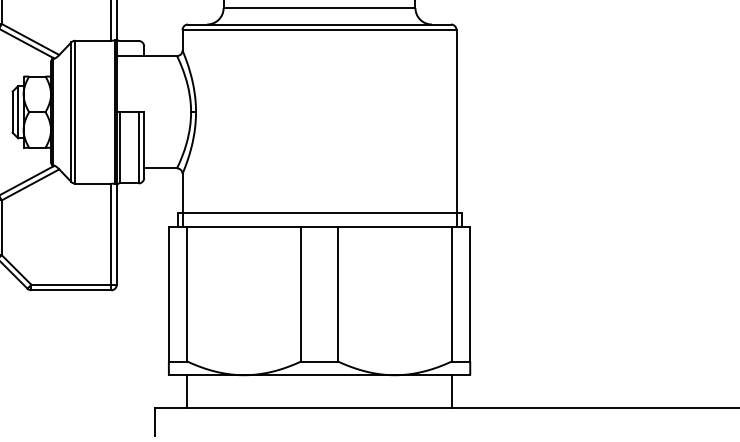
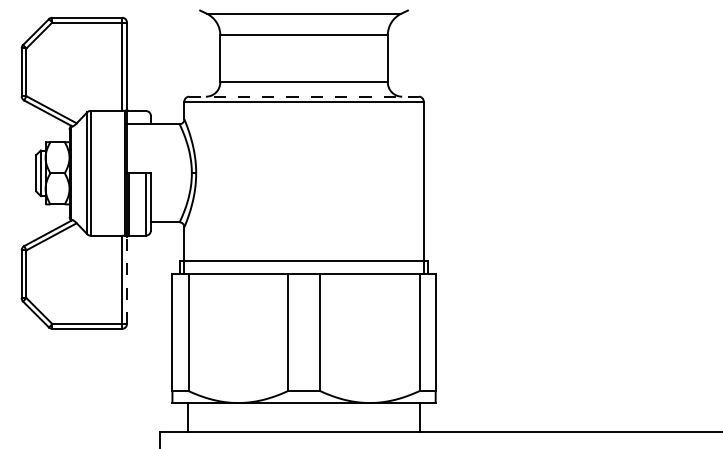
line: (320, 24) -> (304, 96), solid -> dashed
line: (116, 233) -> (126, 279), solid -> dashed

